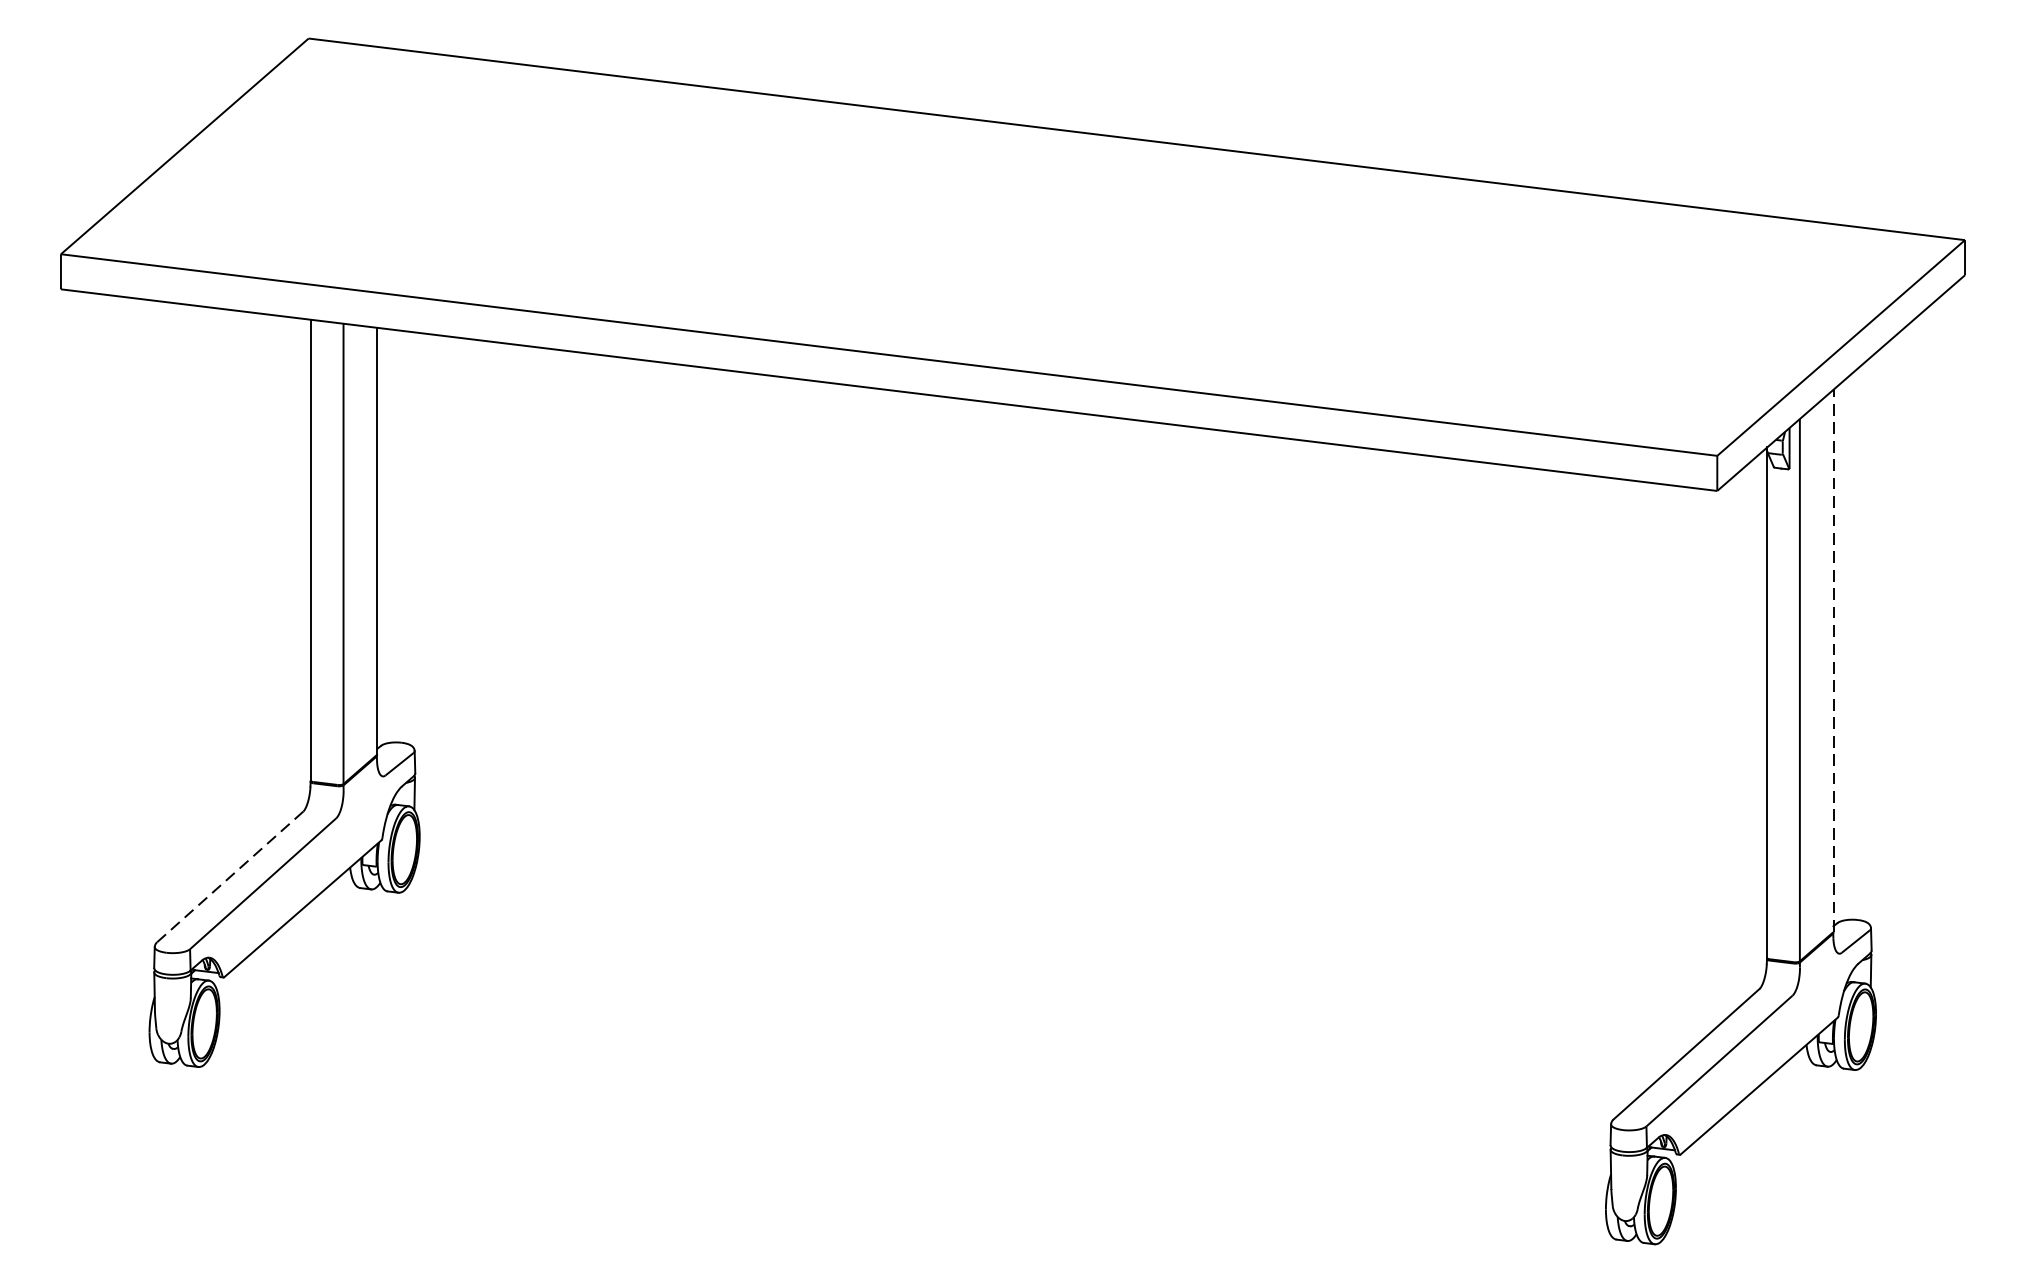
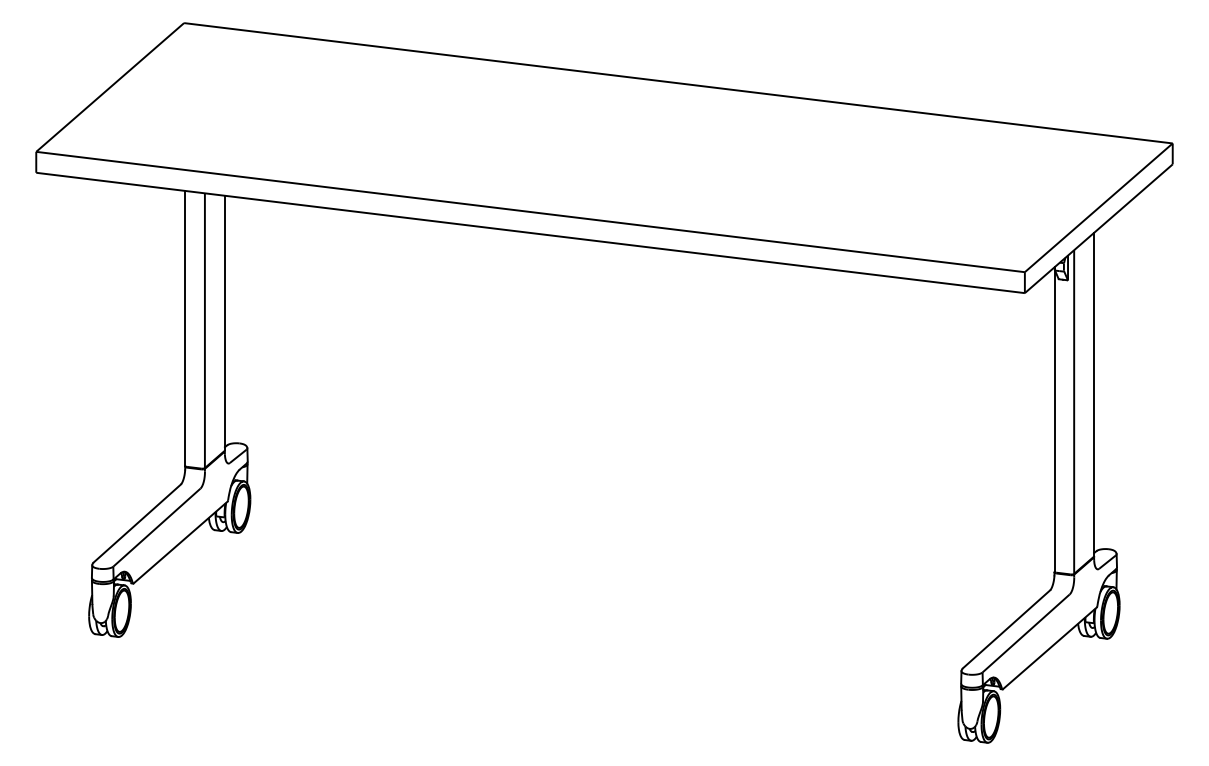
line: (1833, 660) -> (1094, 394), dashed -> solid
line: (230, 876) -> (137, 523), dashed -> solid

